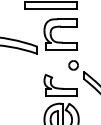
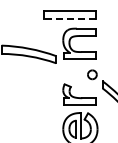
line: (50, 9) -> (69, 18), solid -> dashed

